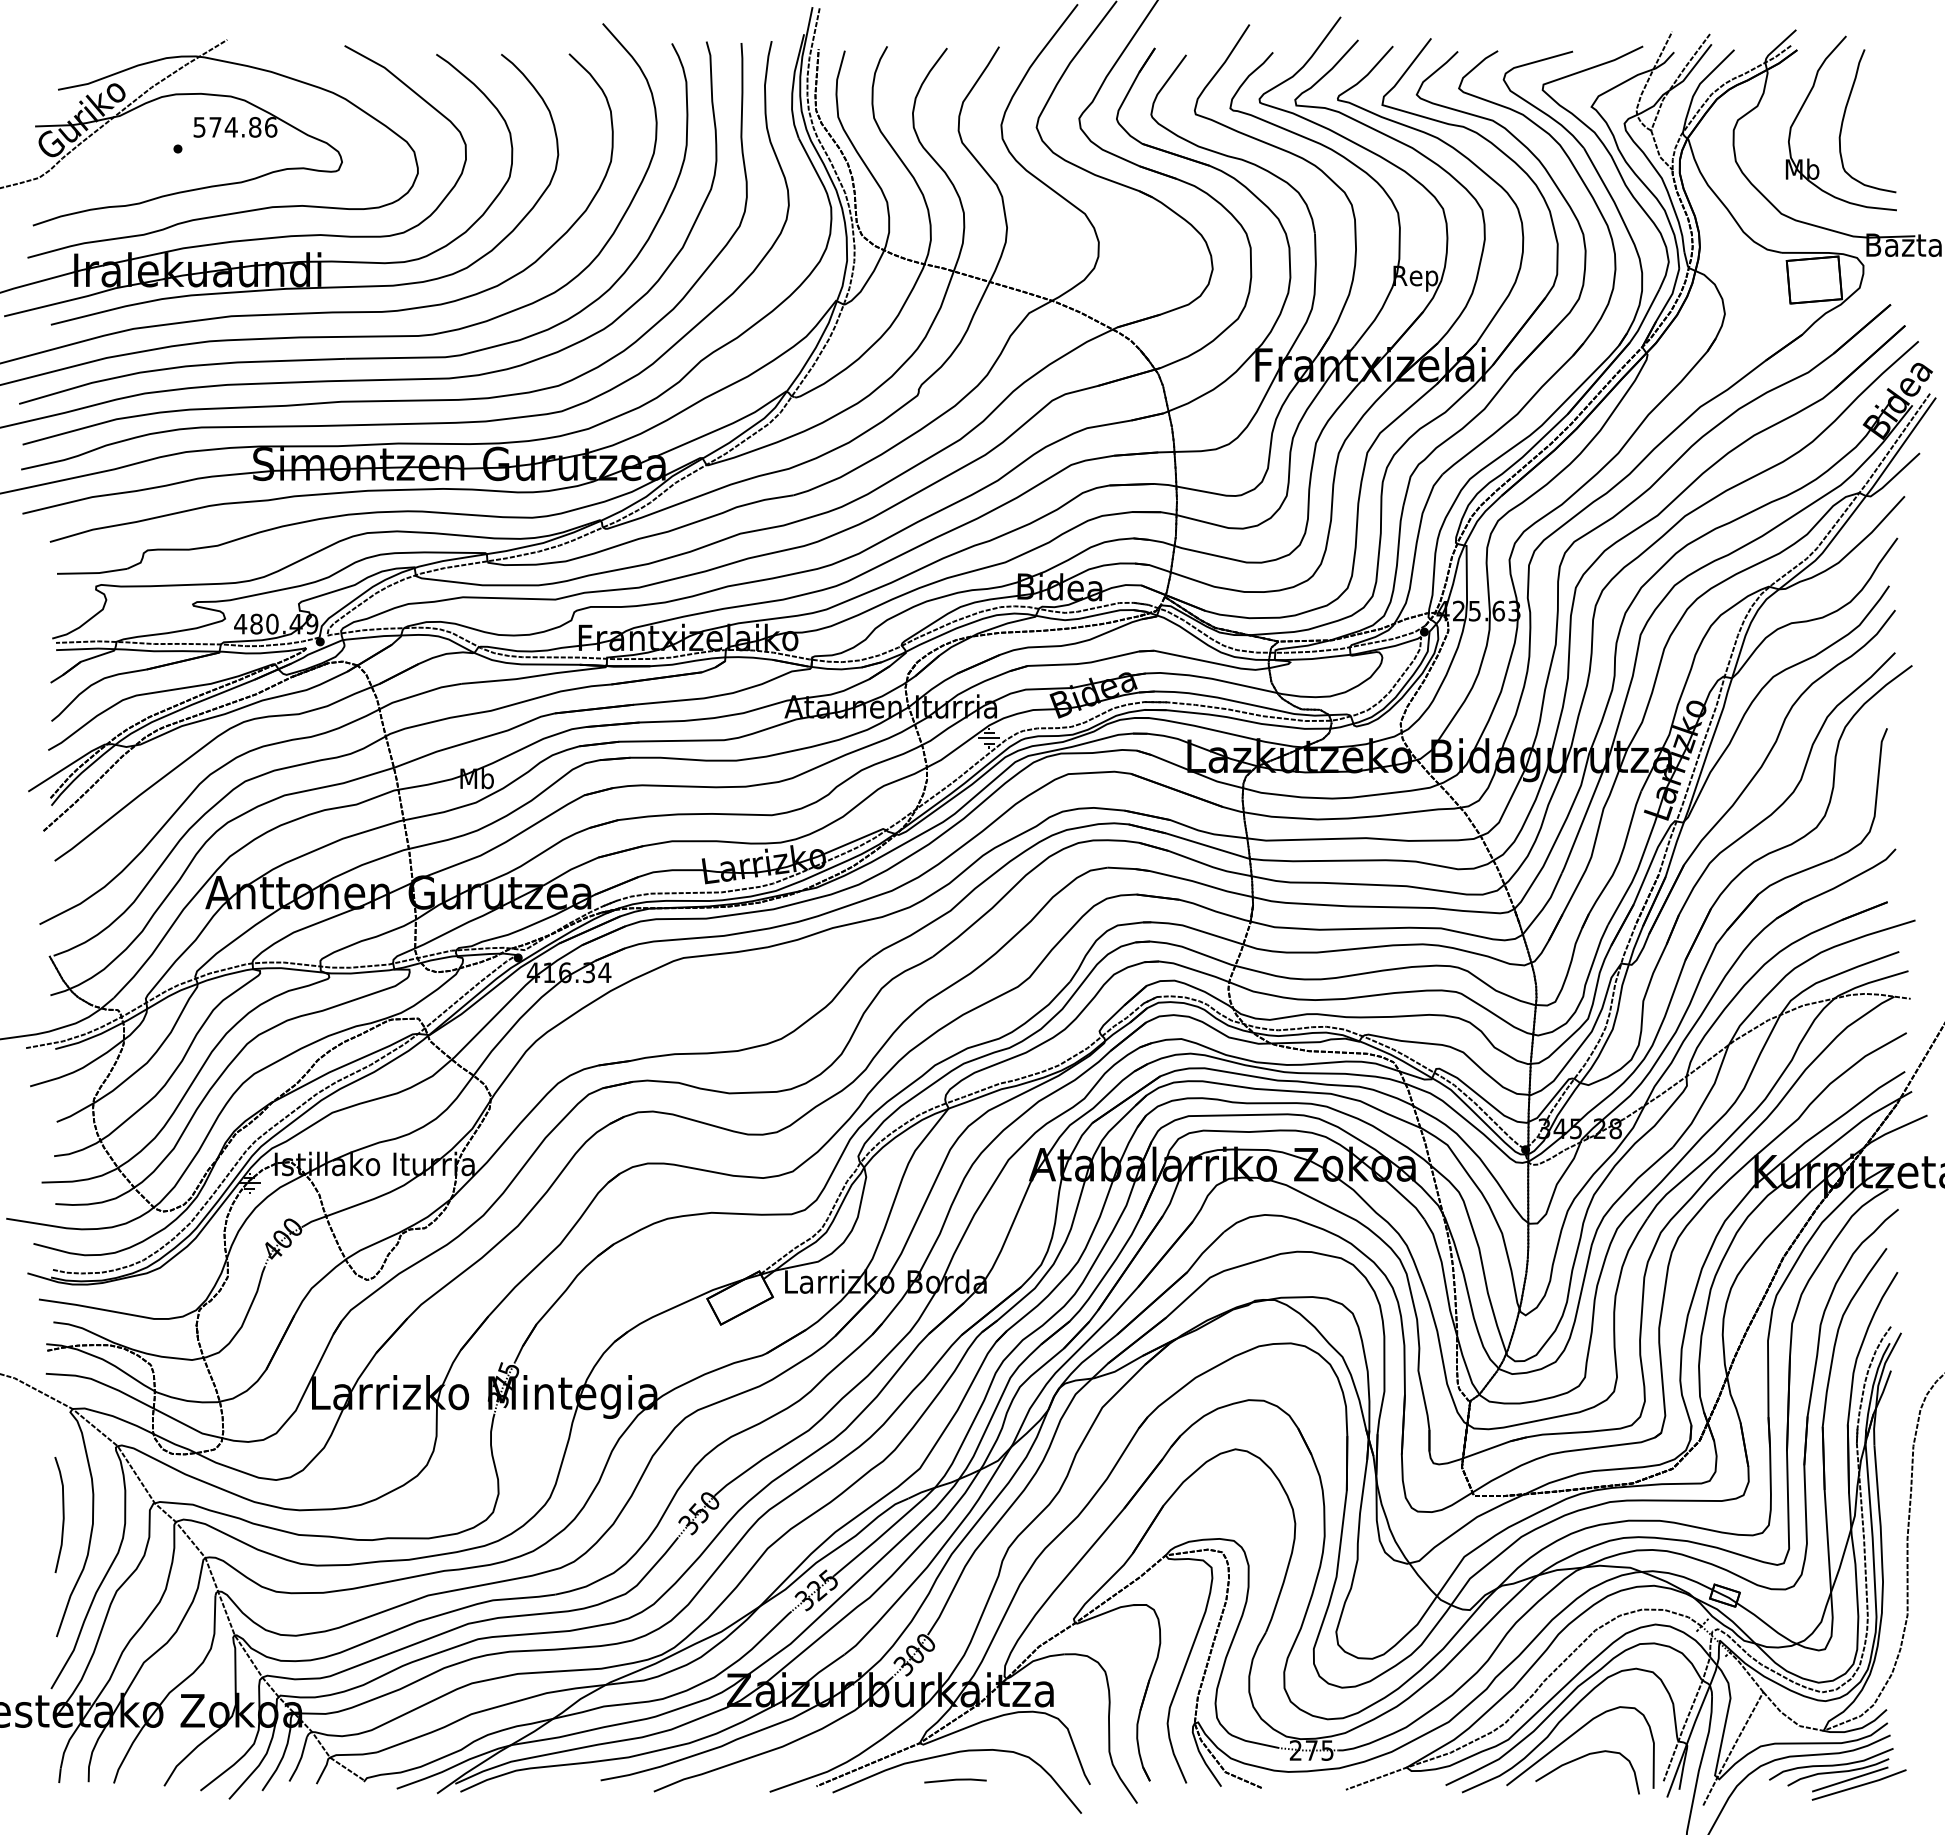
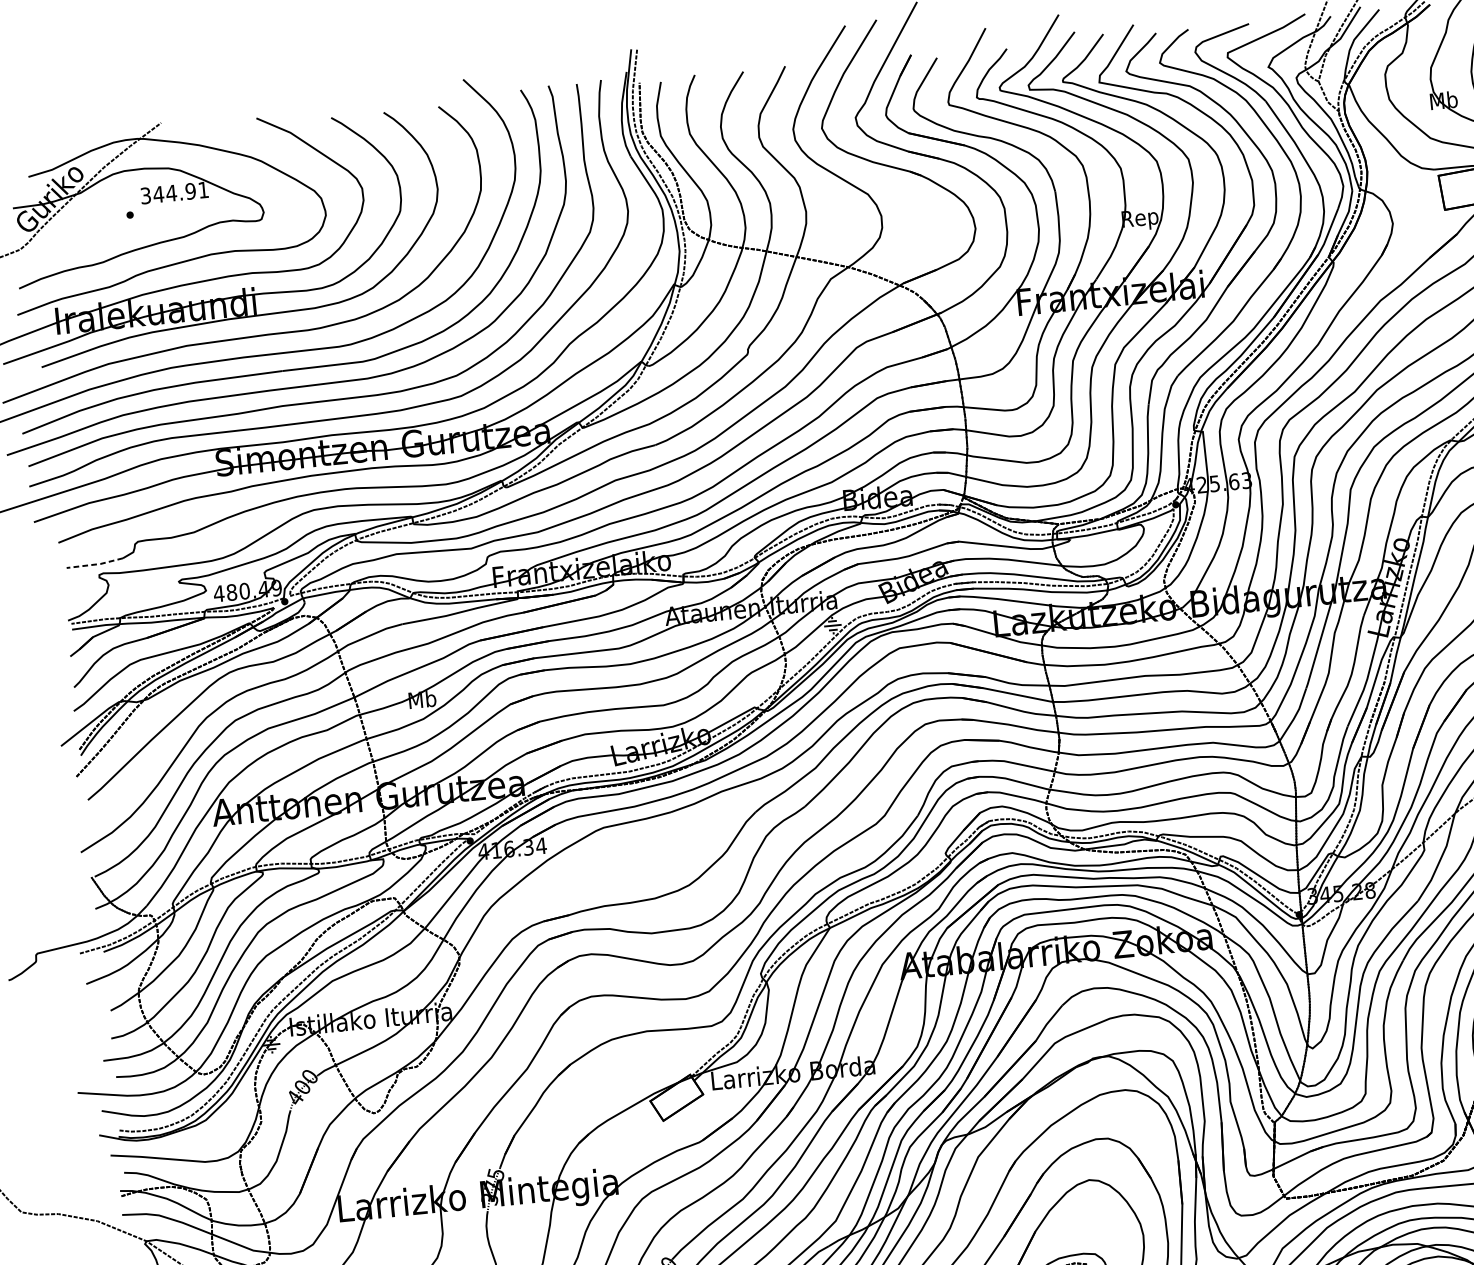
text: (235, 127) -> (174, 193), 574.86 -> 344.91
line: (92, 573) -> (95, 564), solid -> dashed

